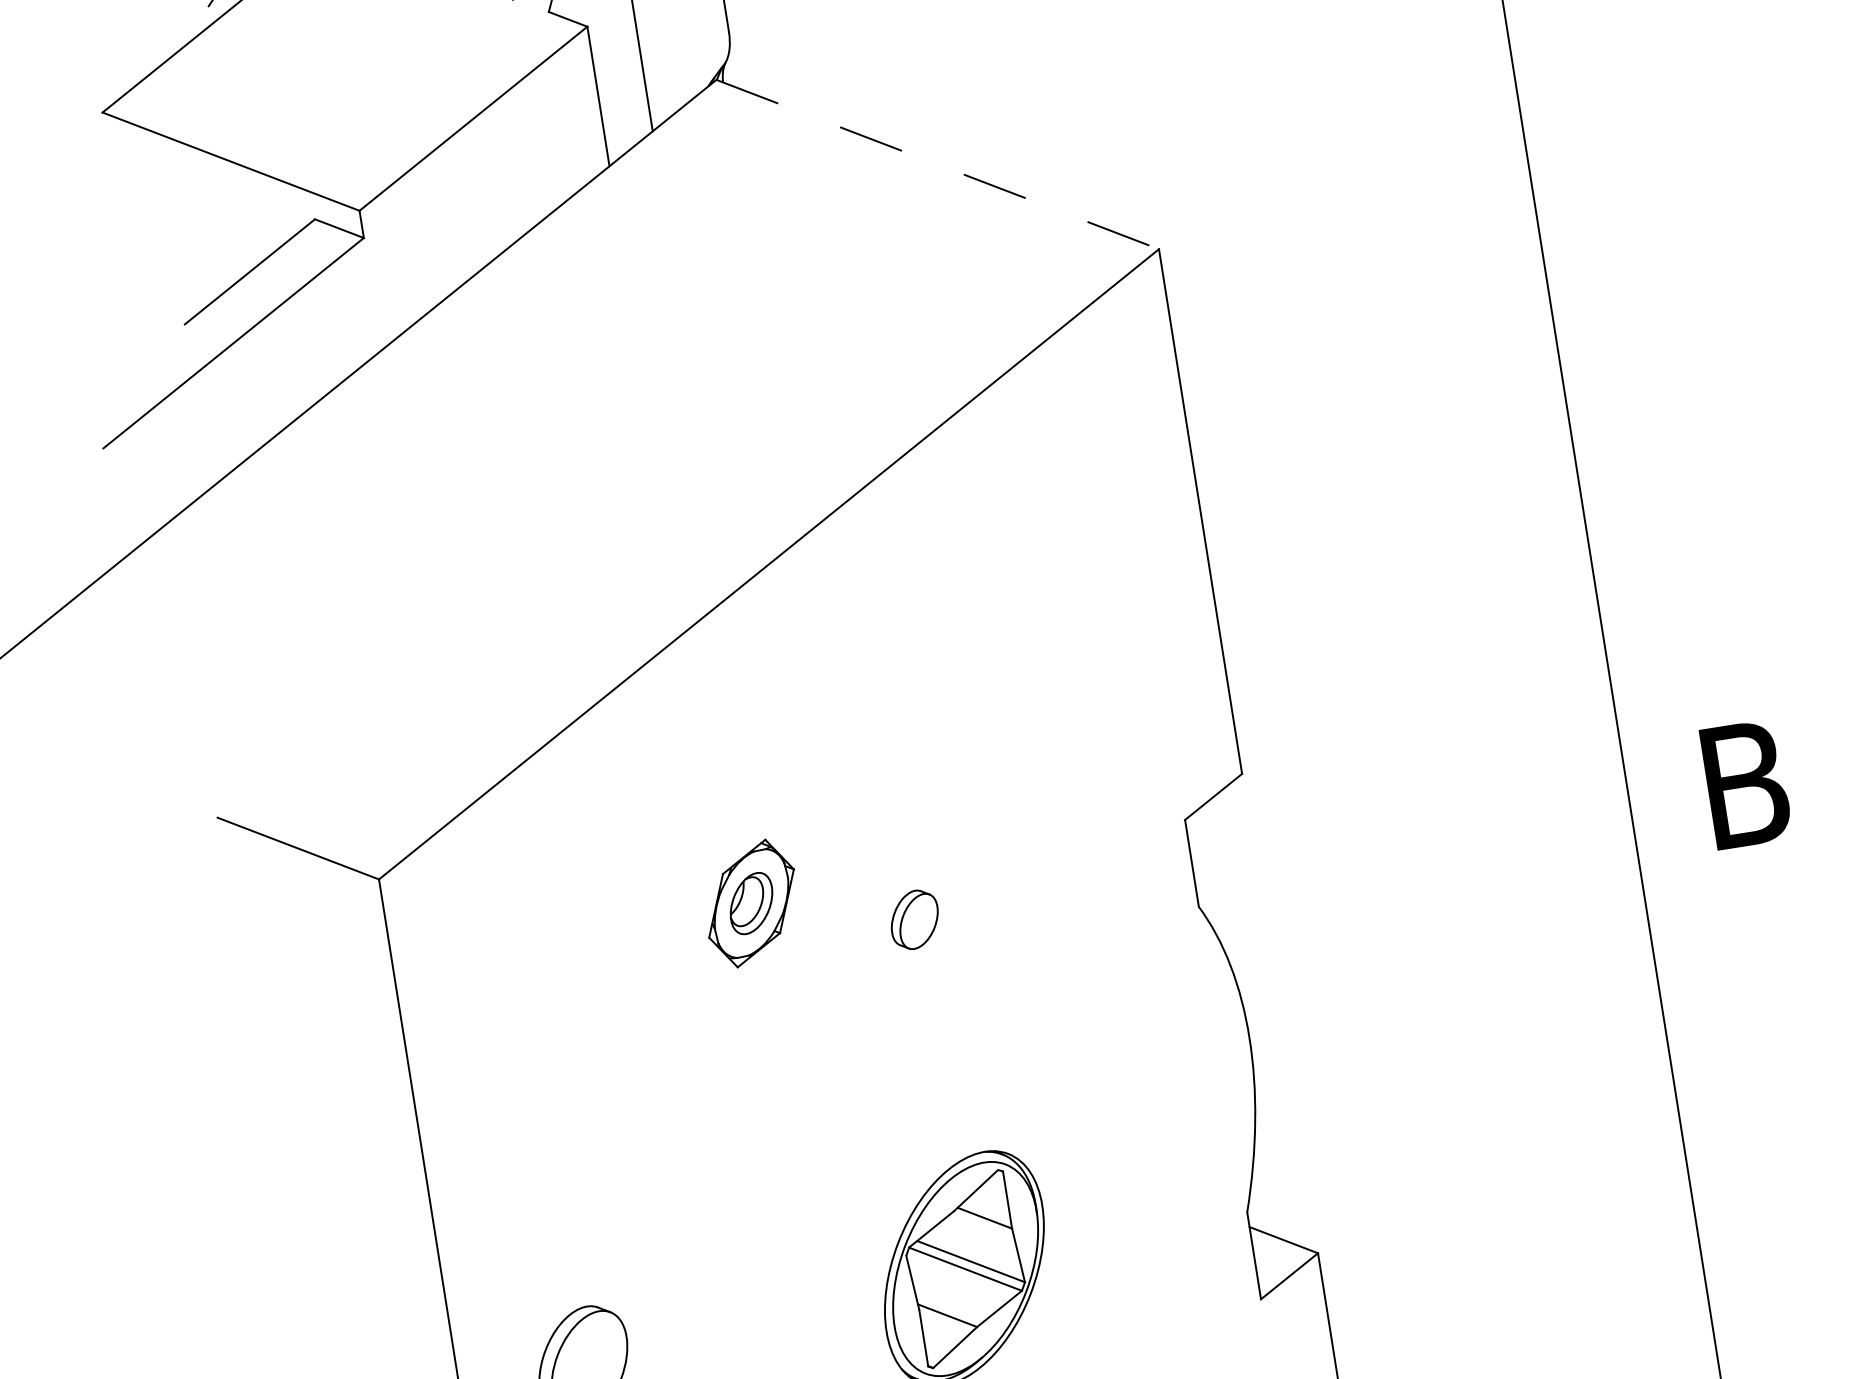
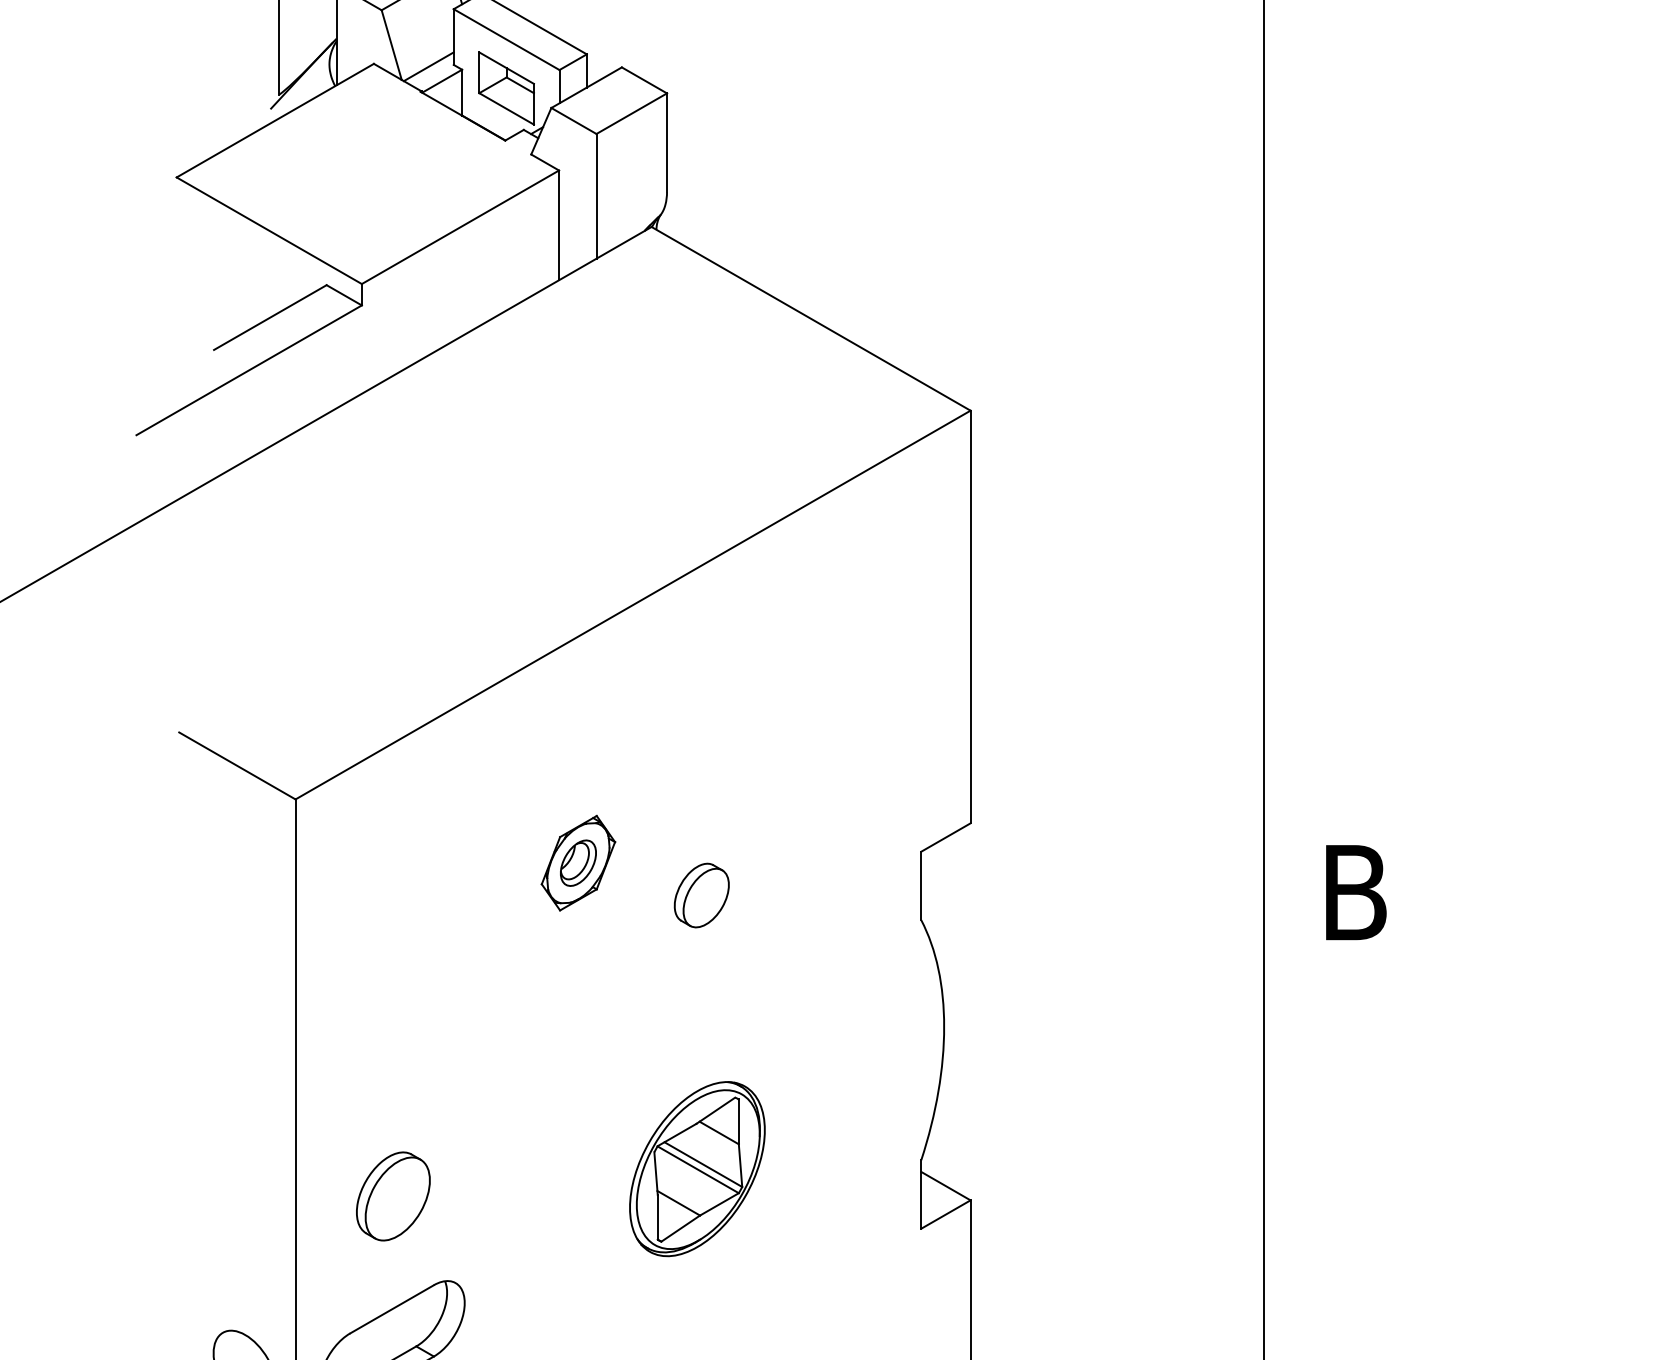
line: (938, 165) -> (811, 319), dashed -> solid
part: (914, 919) -> (701, 895), size x1.43

